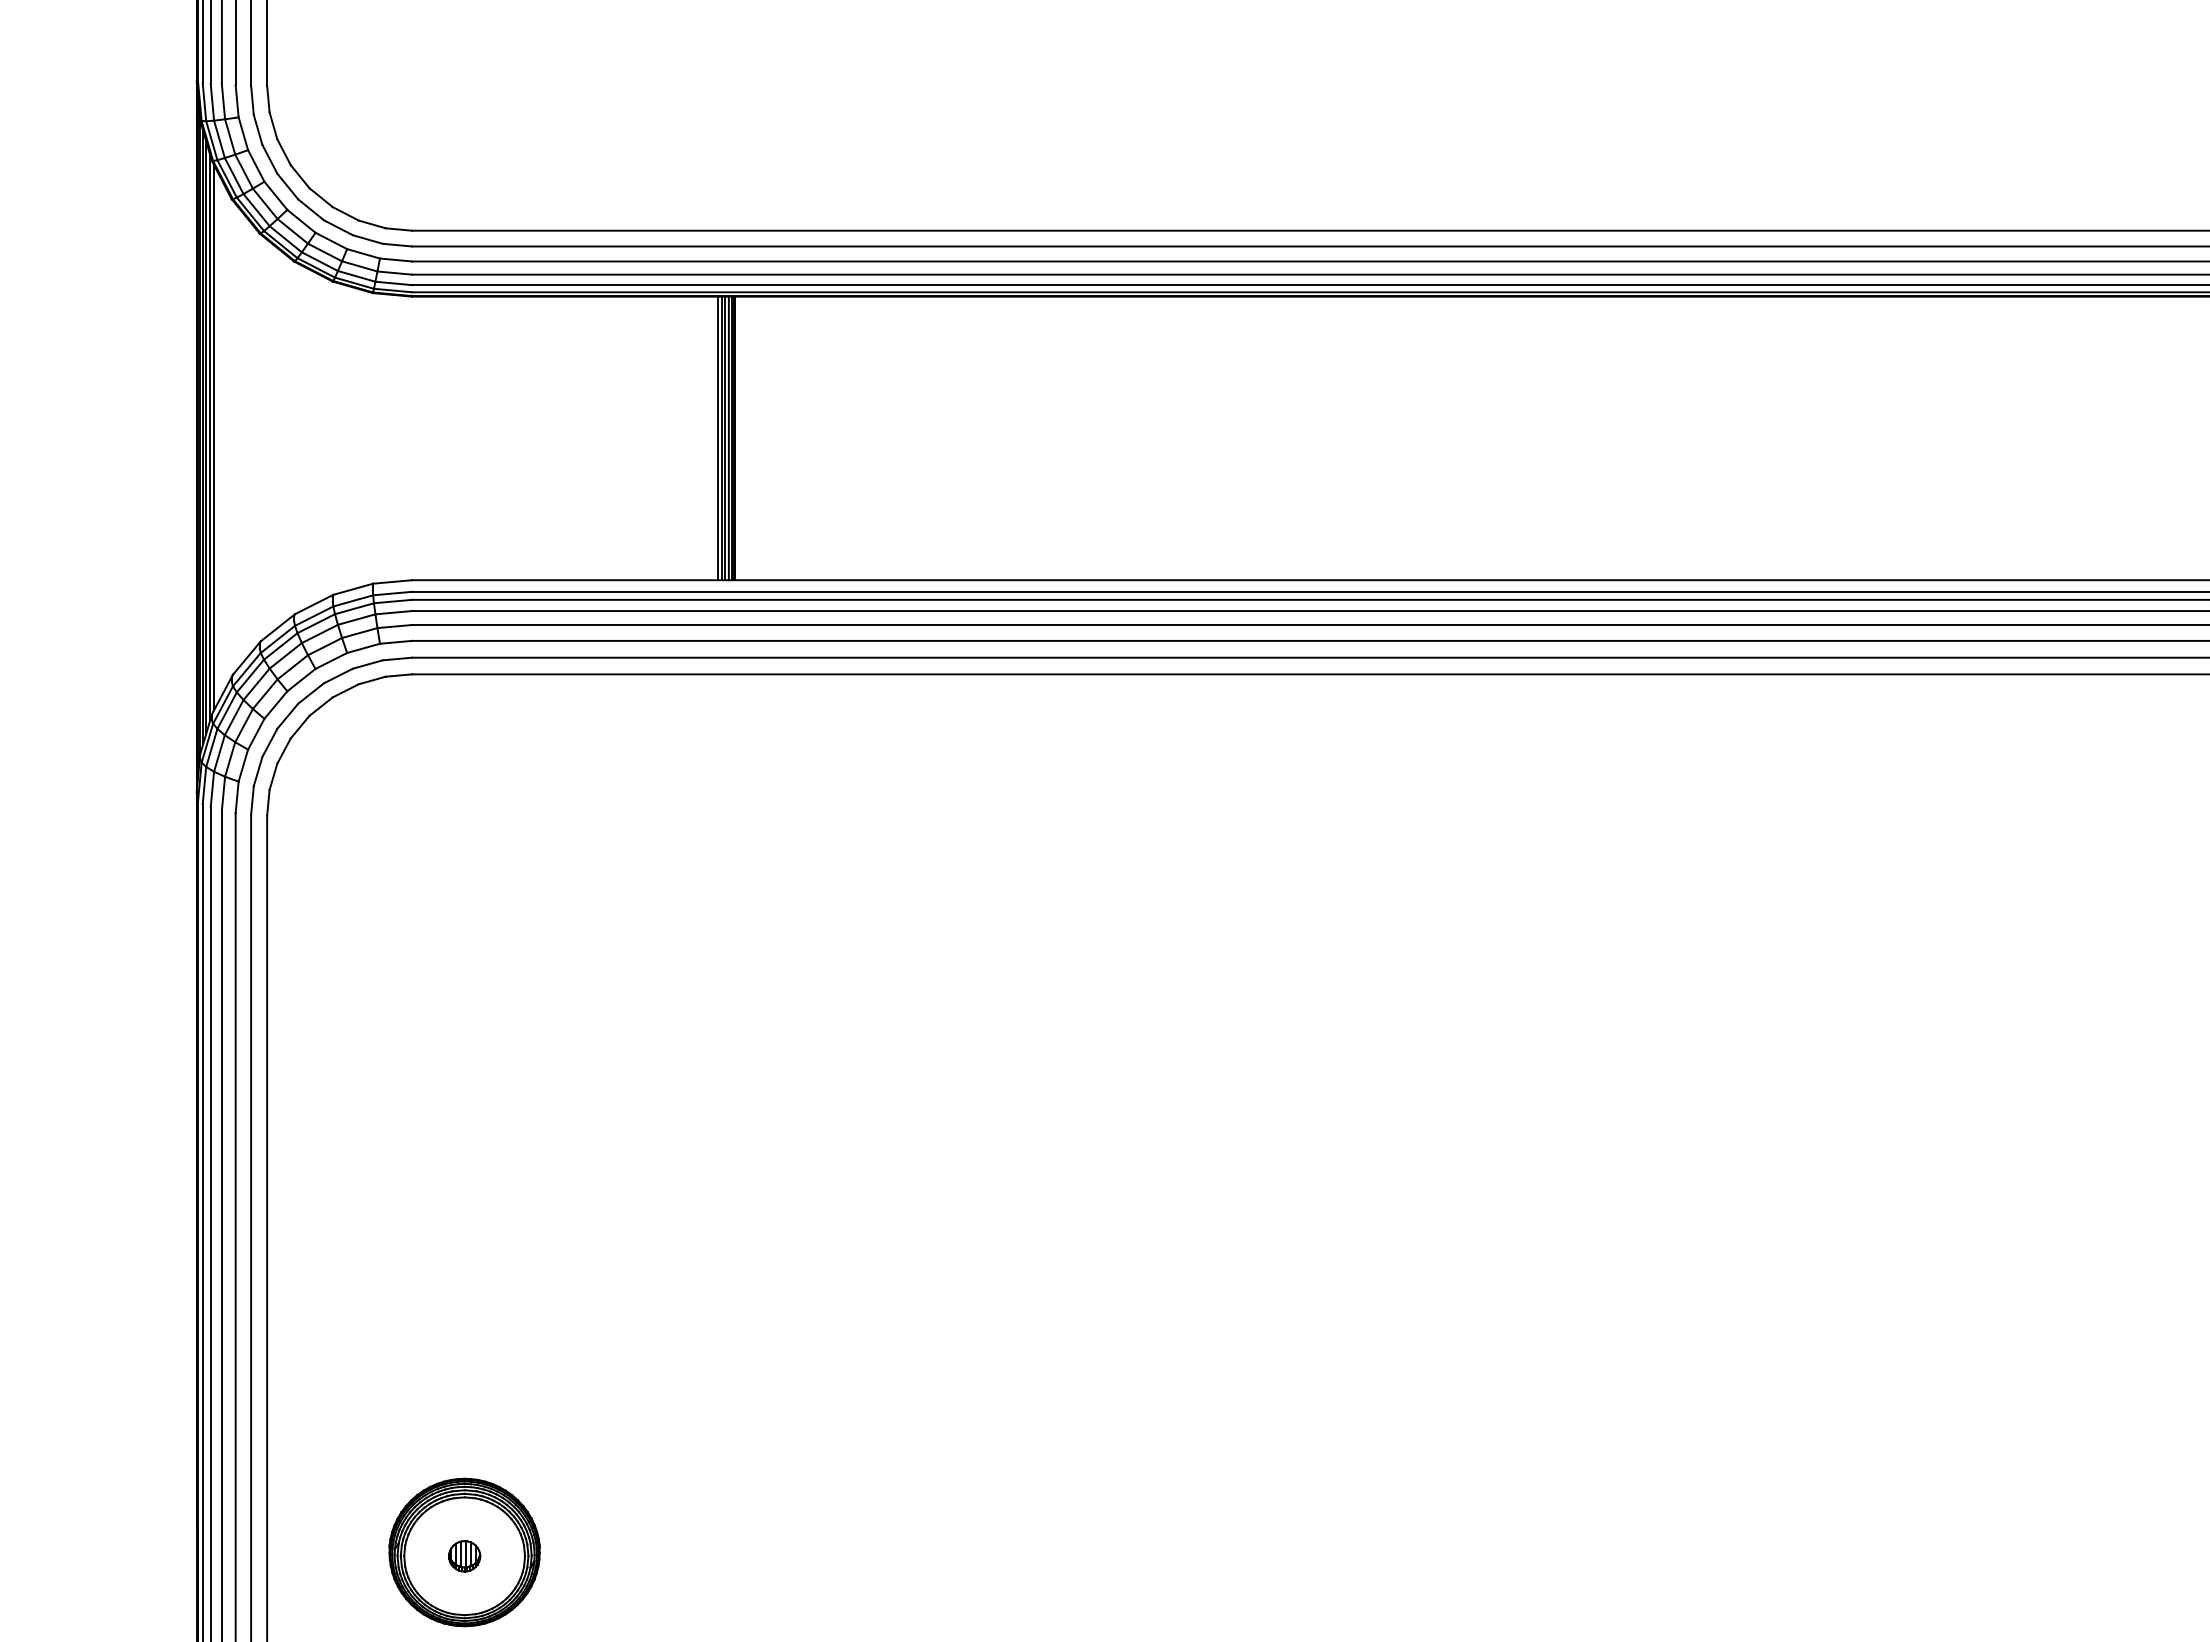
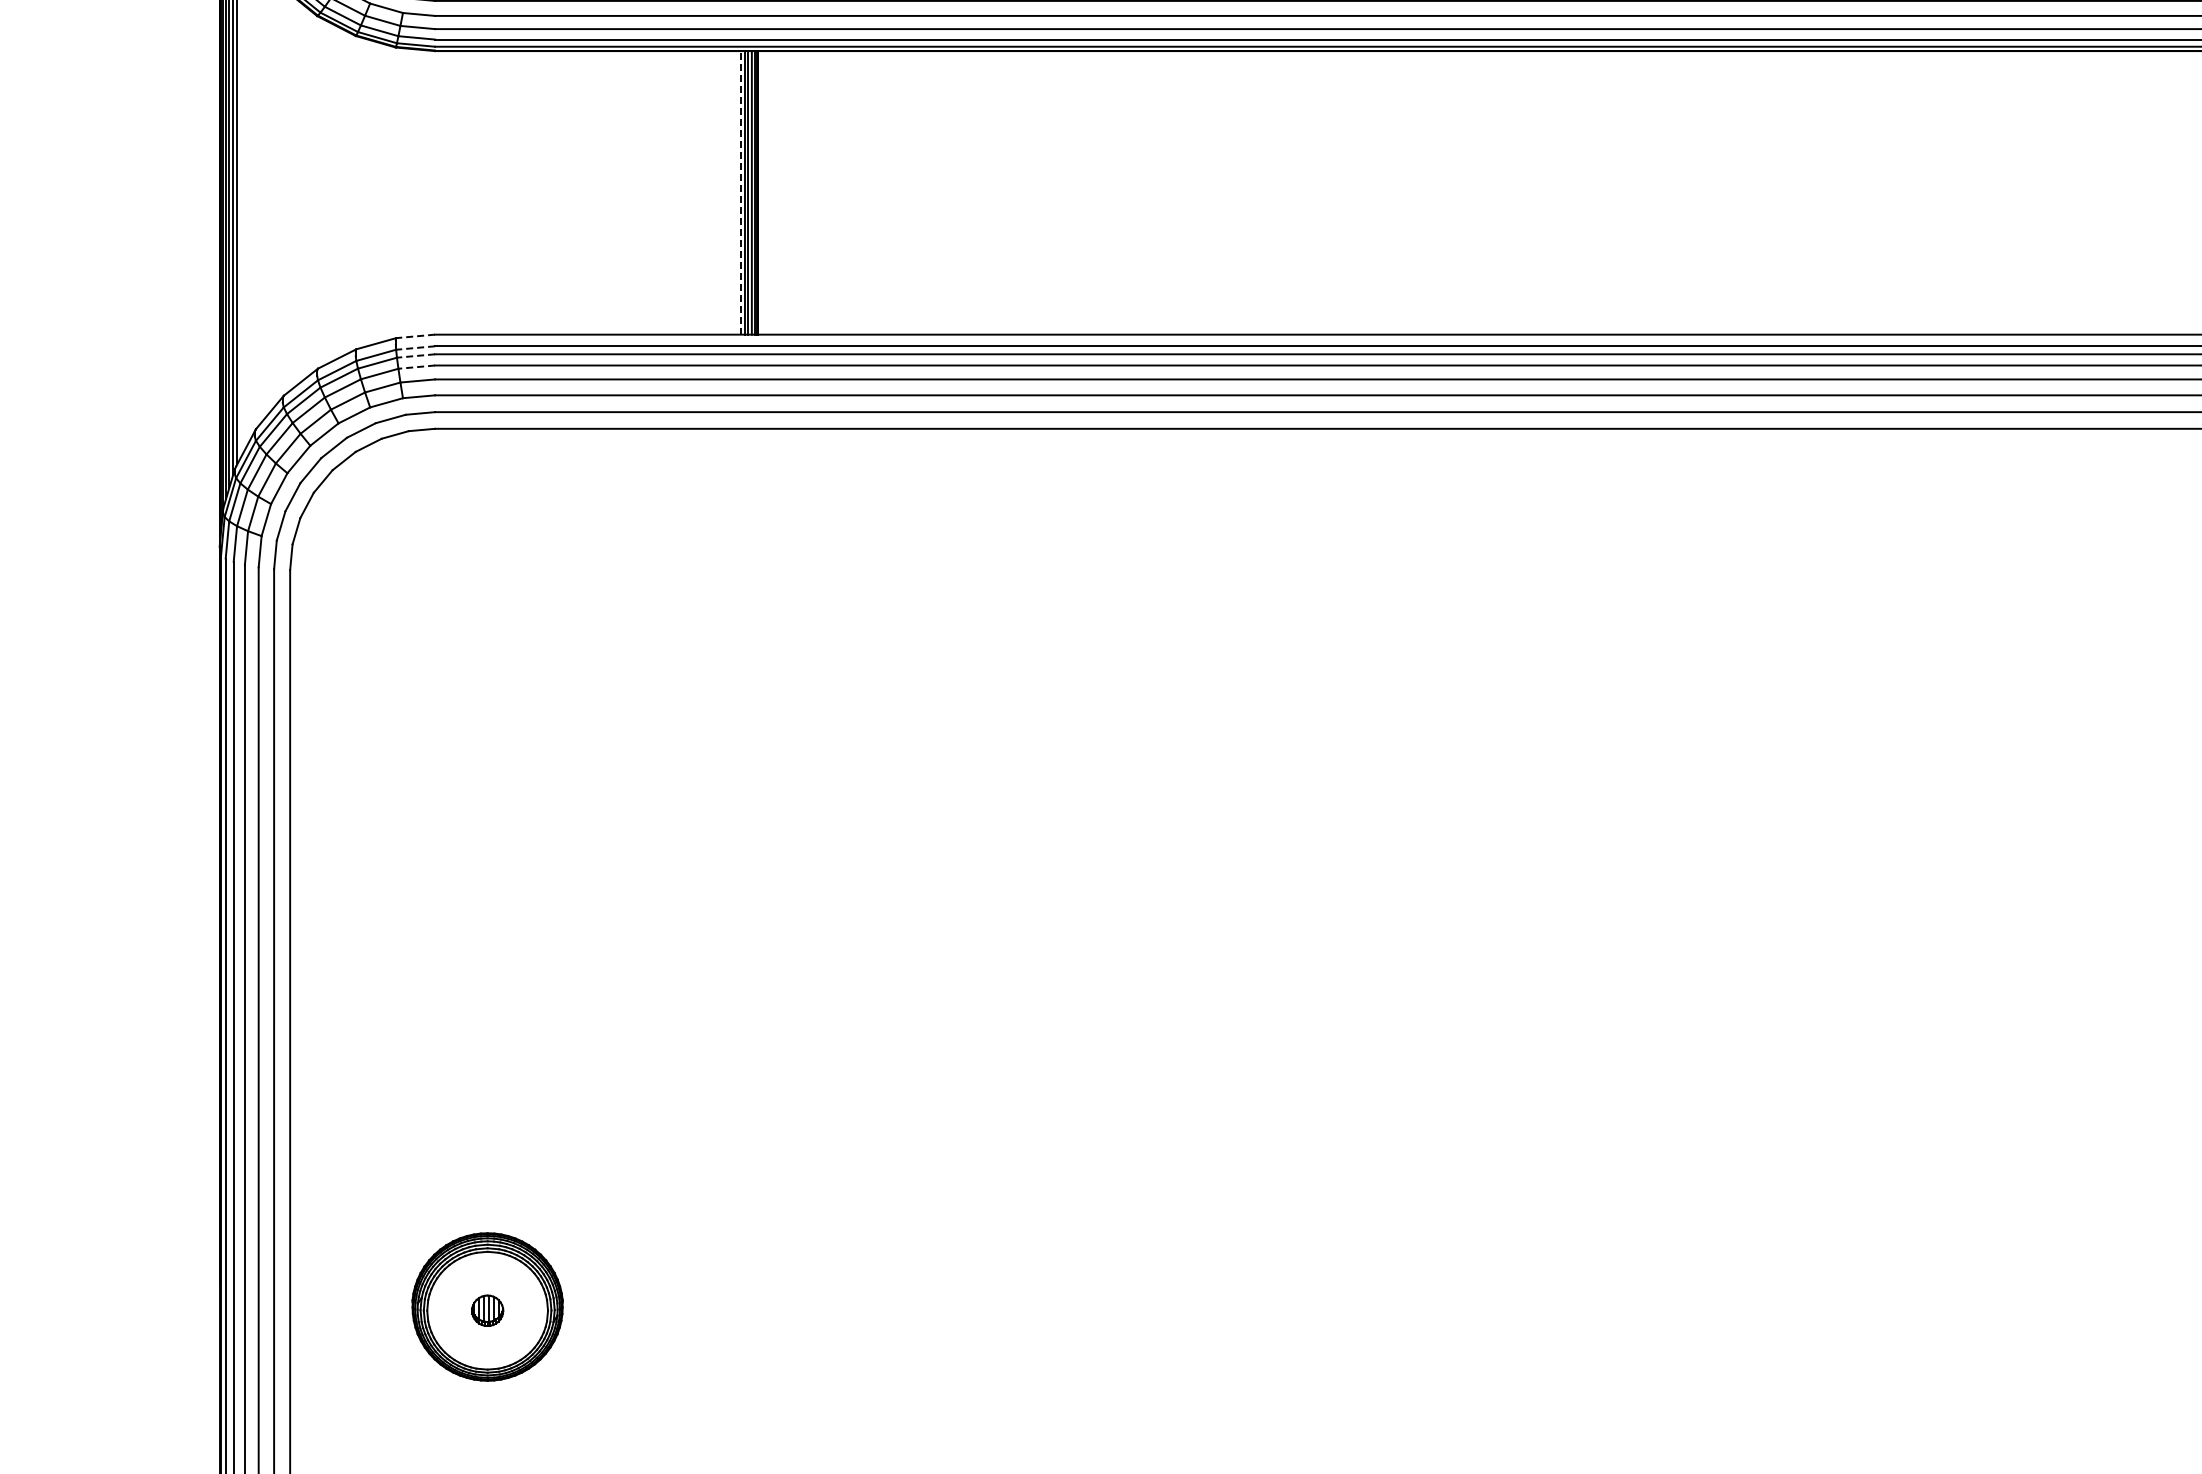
line: (717, 438) -> (740, 192), solid -> dashed
line: (392, 581) -> (415, 335), solid -> dashed
line: (392, 593) -> (415, 347), solid -> dashed
line: (392, 601) -> (415, 355), solid -> dashed
line: (393, 612) -> (416, 366), solid -> dashed

